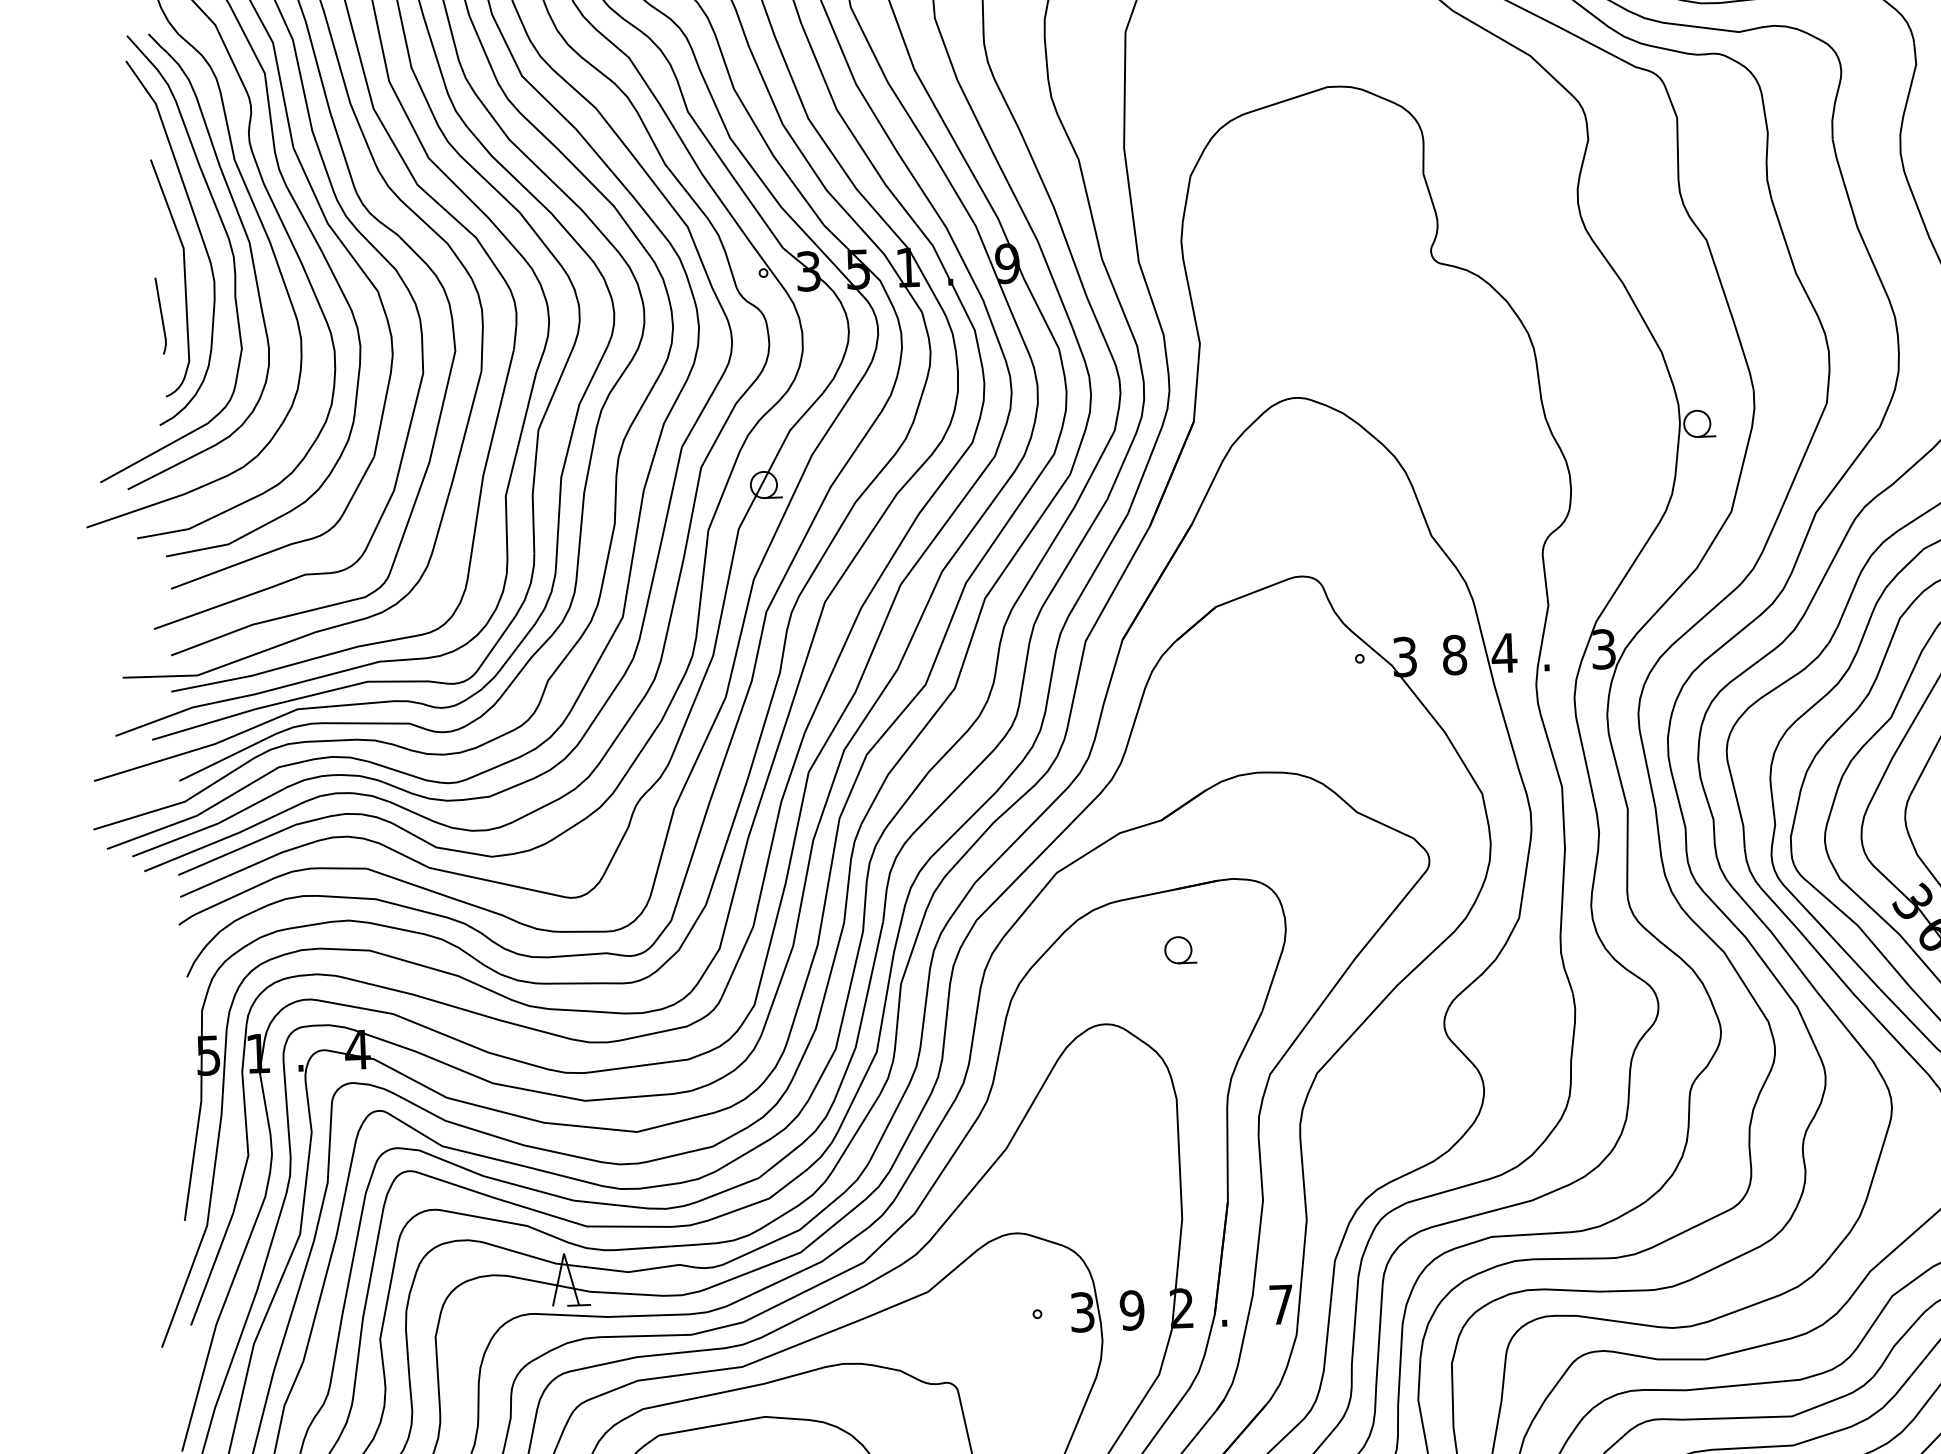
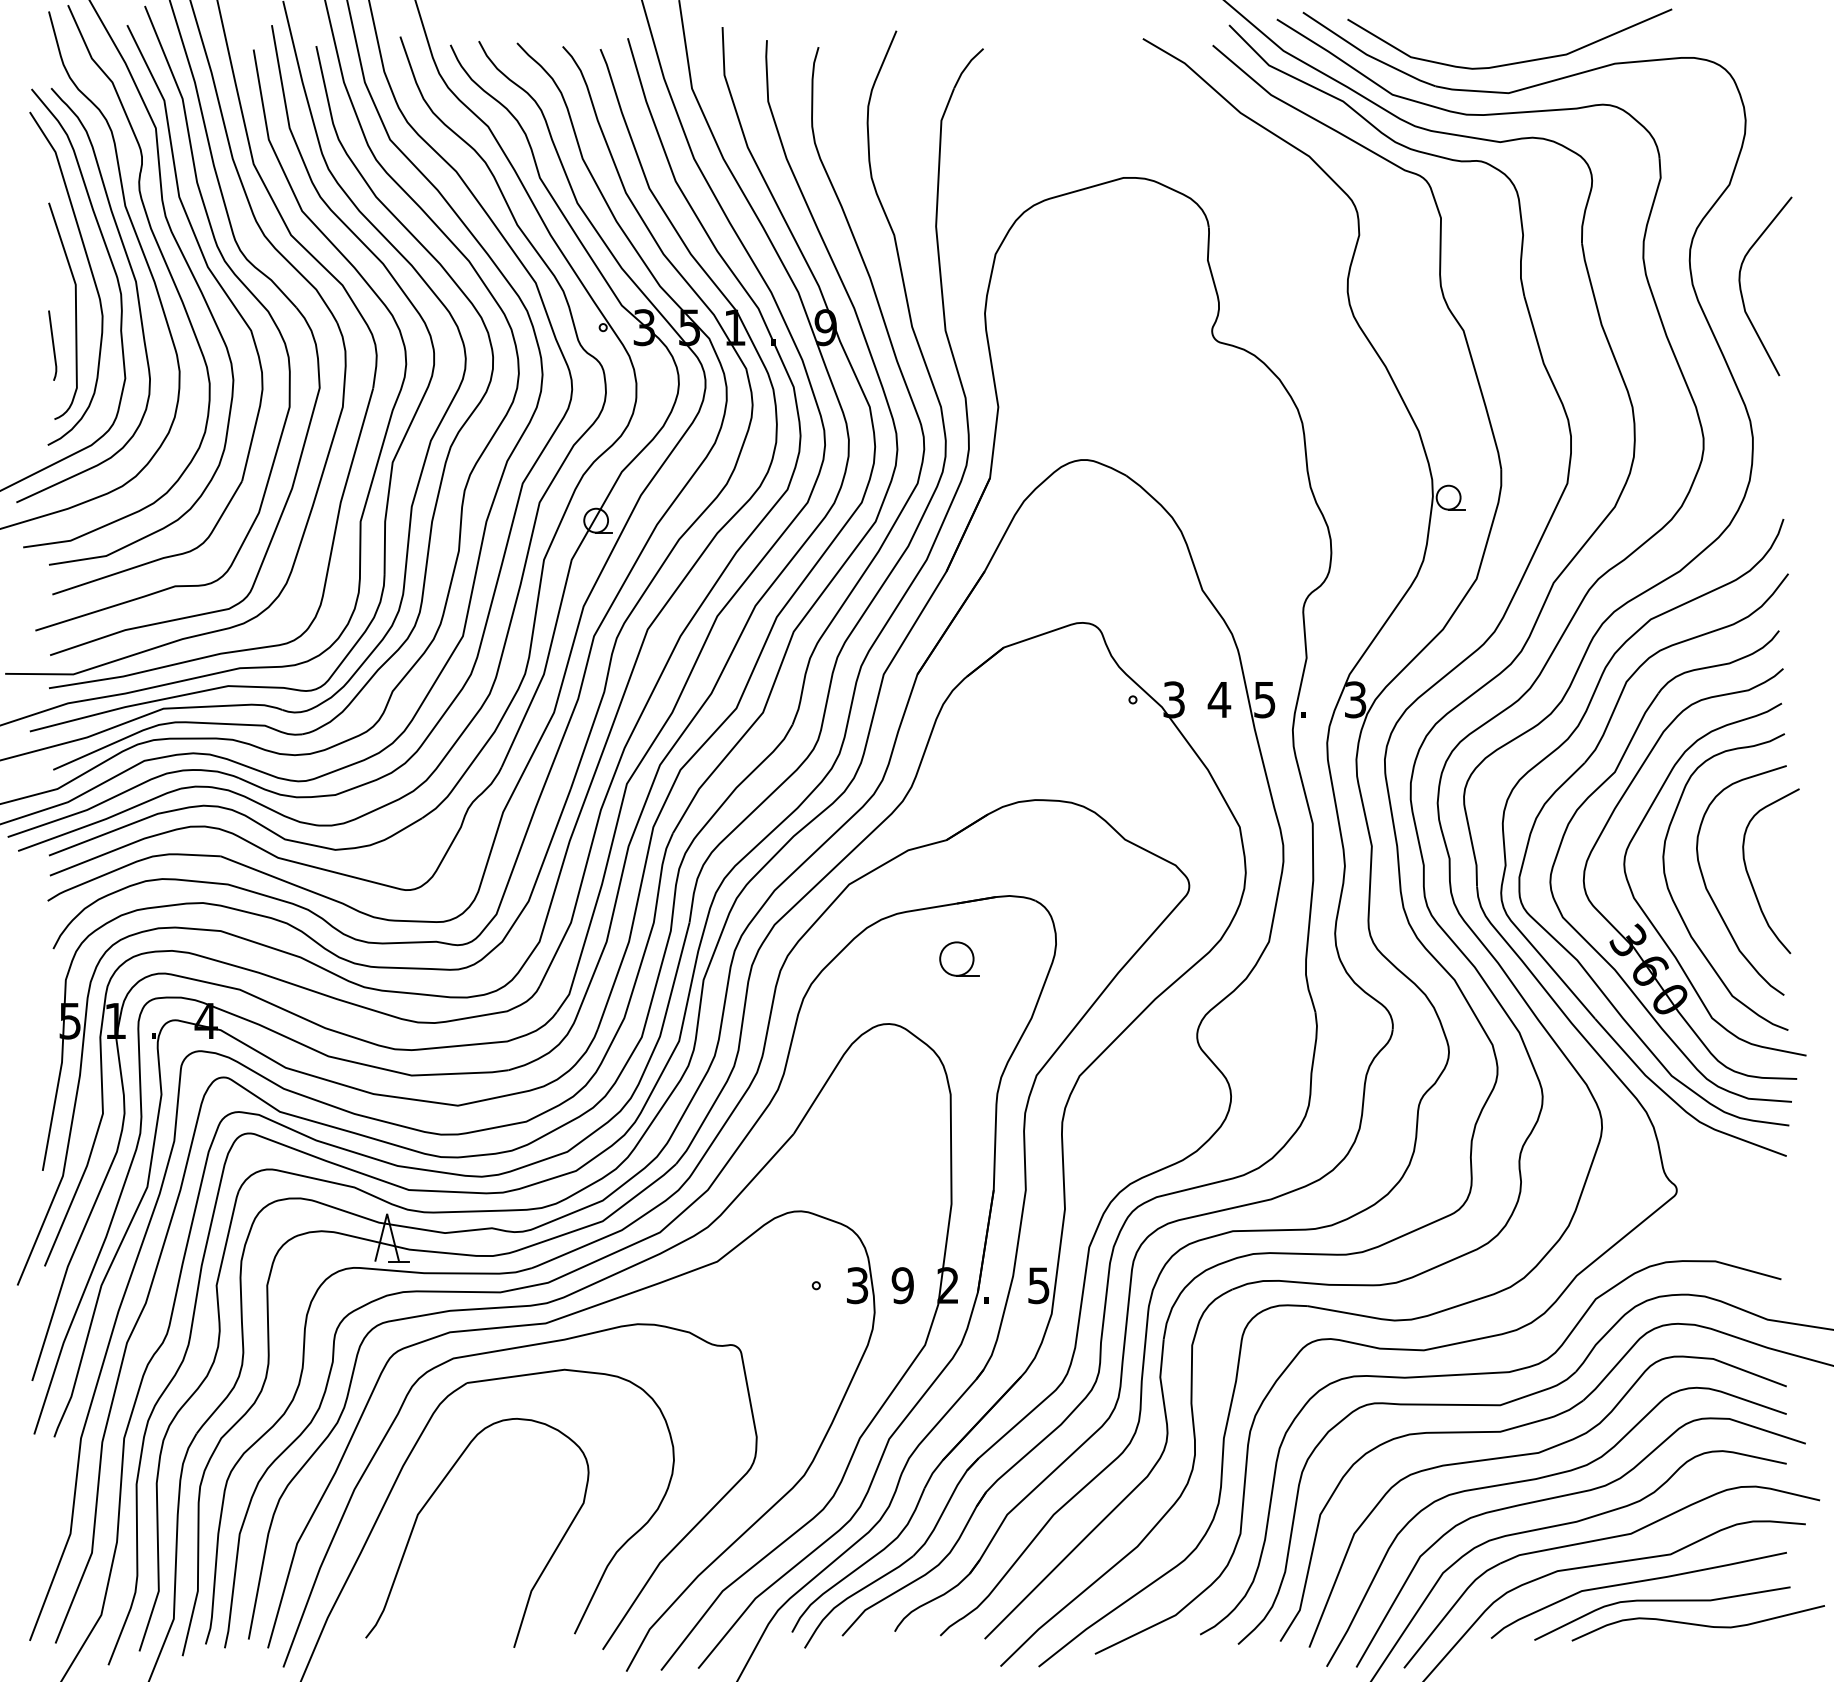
text: (1503, 653) -> (1264, 700), 4 -> 5
text: (1454, 654) -> (1219, 699), 8 -> 4
part: (1179, 949) -> (958, 958), size x1.4
text: (1280, 1304) -> (1038, 1285), 7 -> 5

